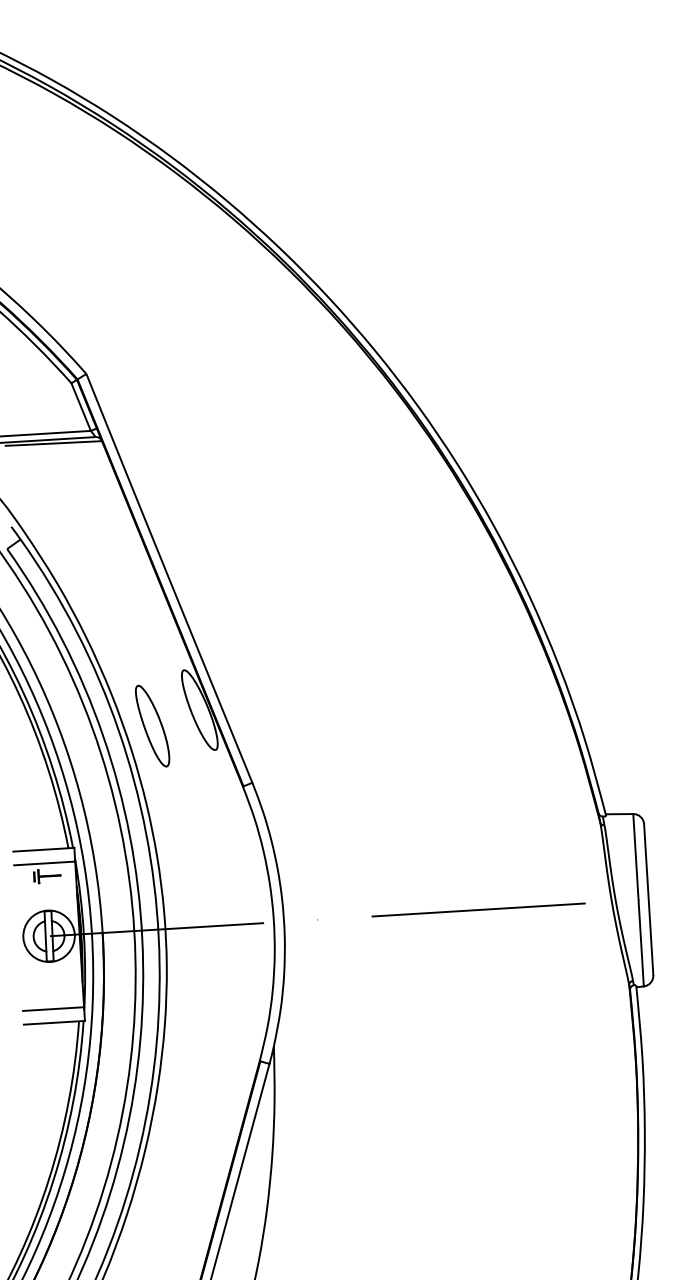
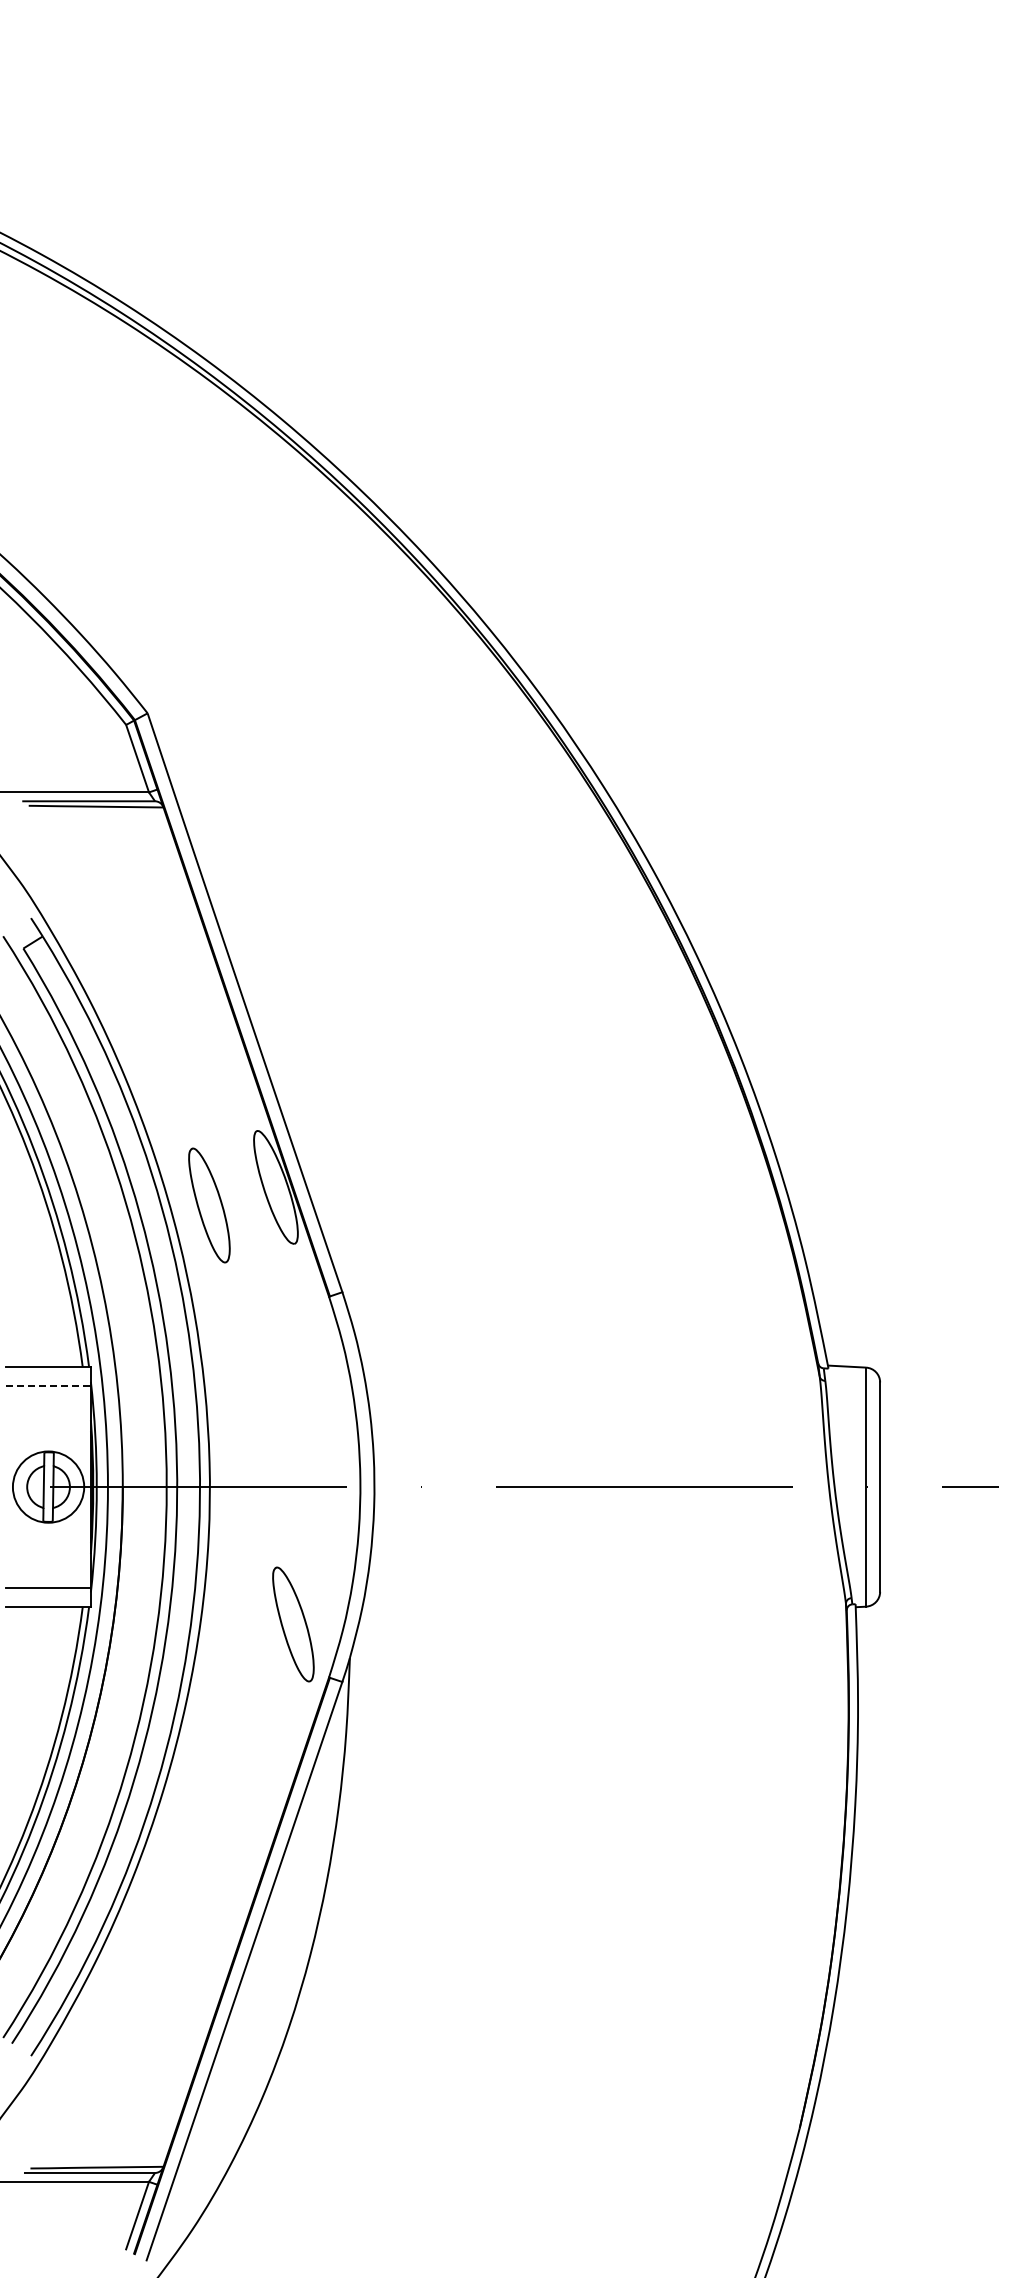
line: (45, 863) -> (49, 1386), solid -> dashed
part: (46, 875) -> (50, 1403), removed
part: (231, 1024) -> (293, 1624), added

